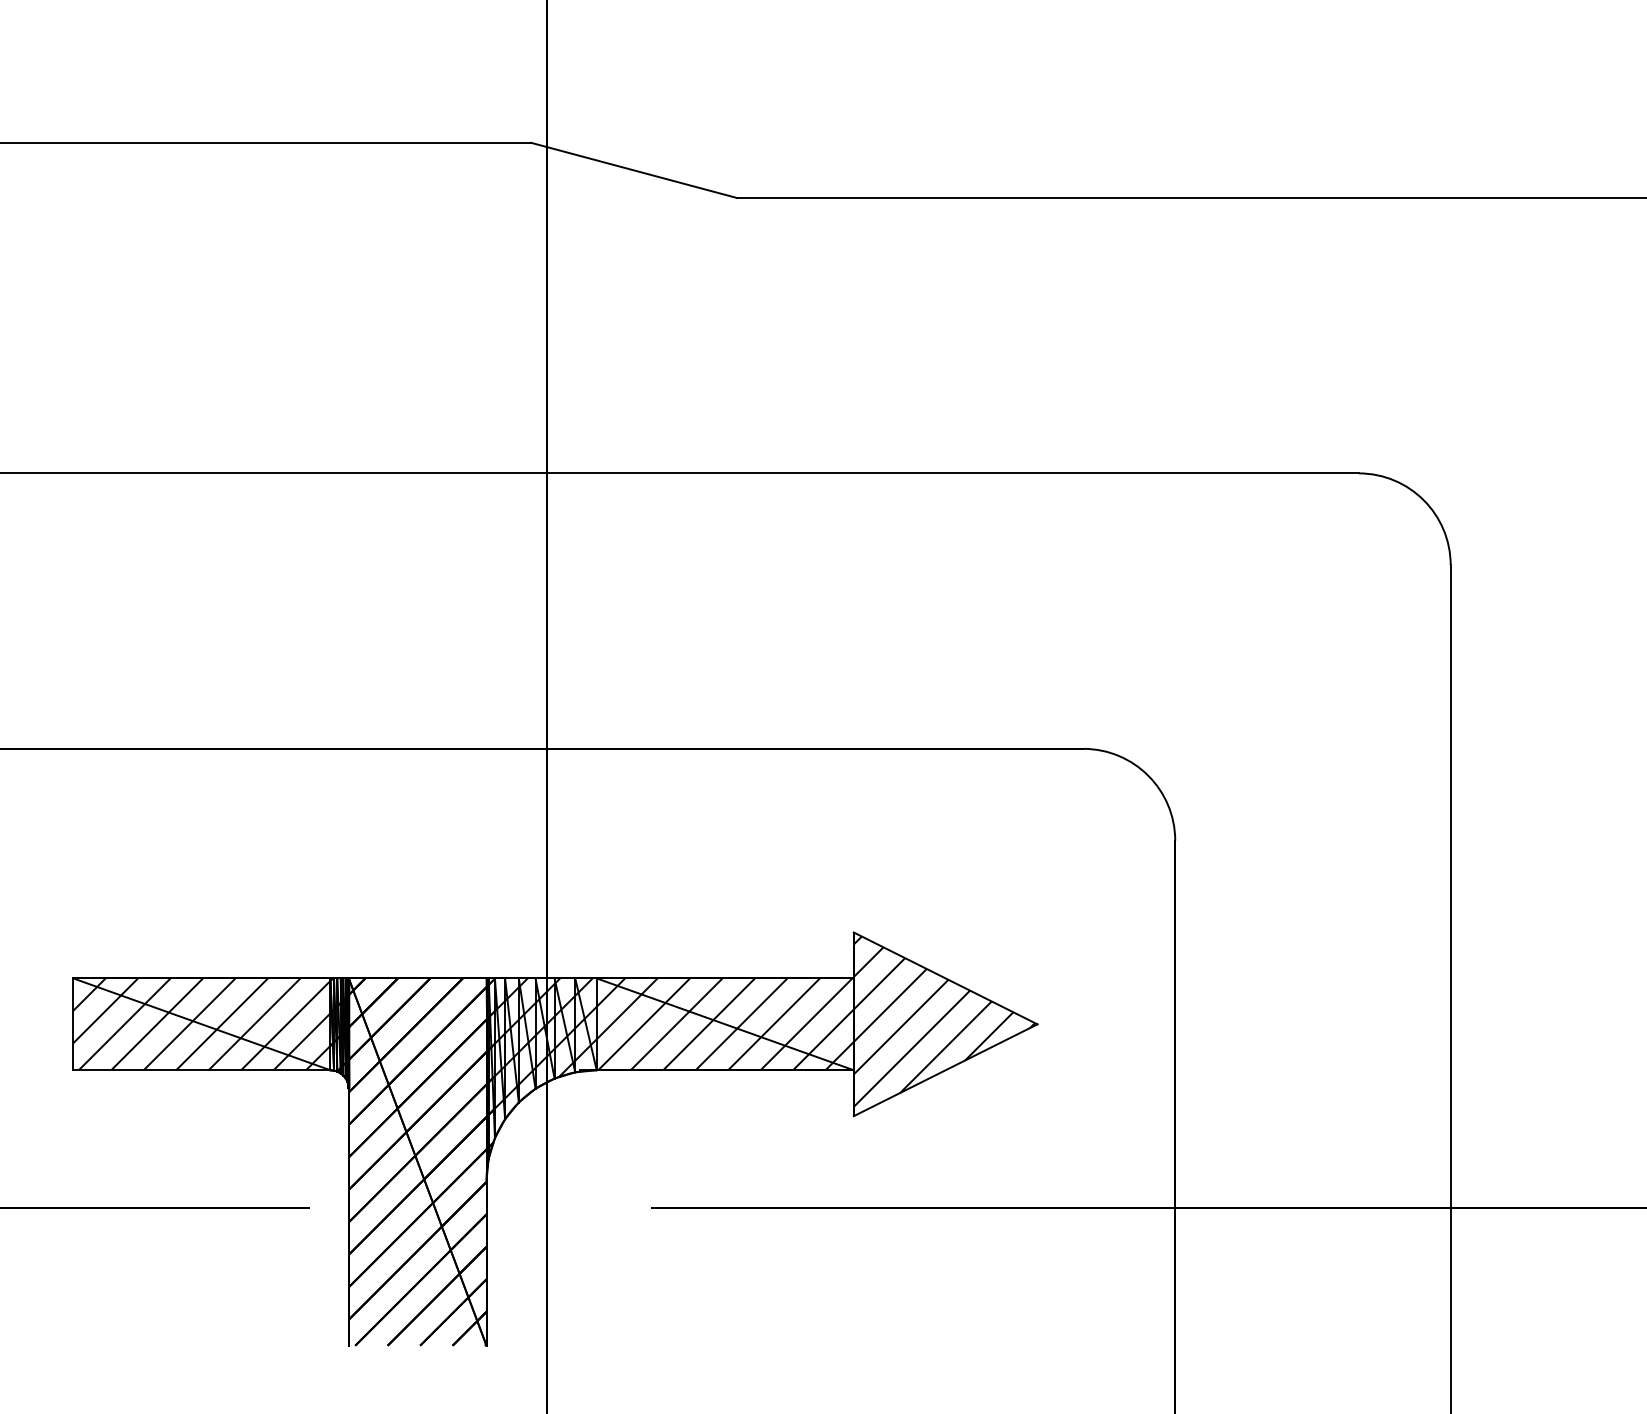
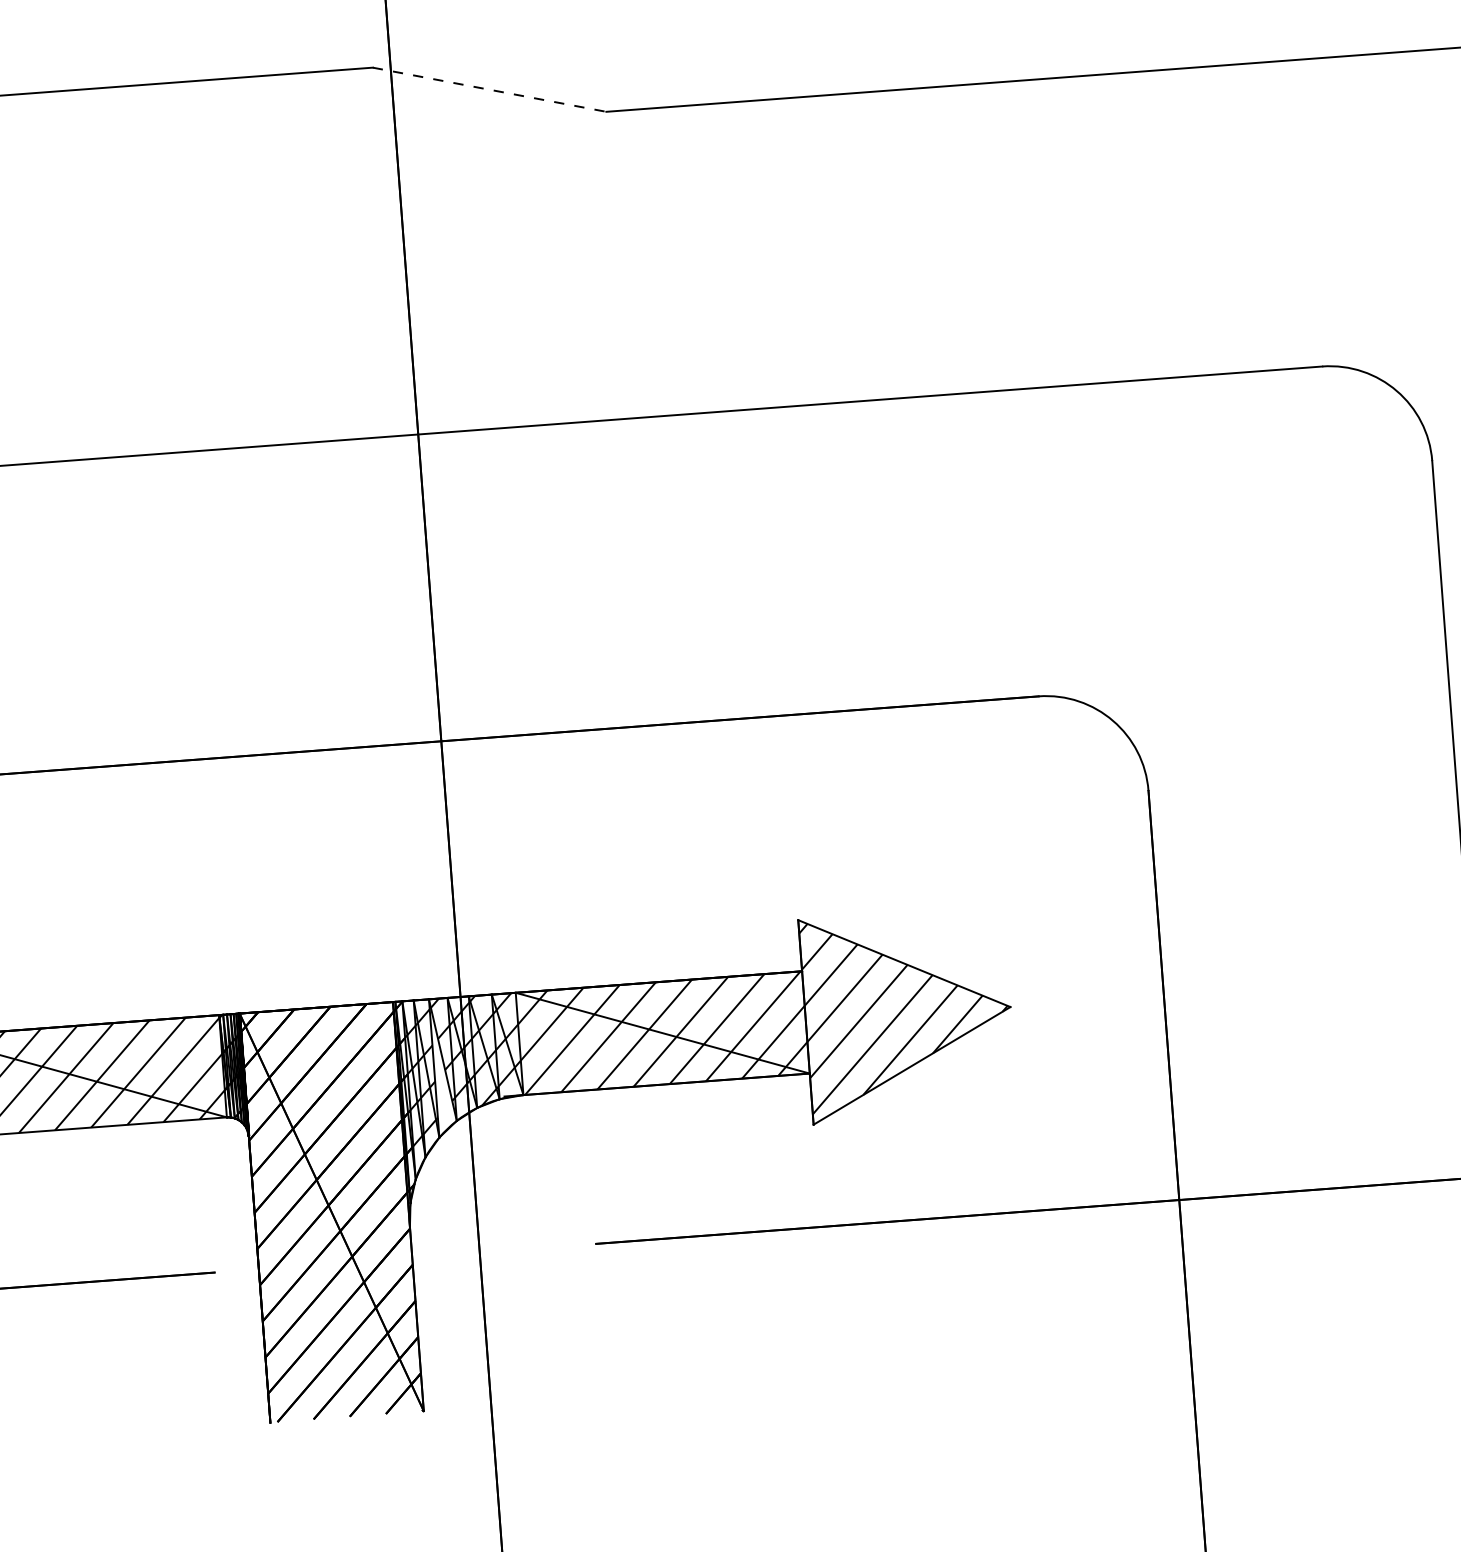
line: (634, 170) -> (490, 89), solid -> dashed
hatch: (525, 1035) -> (441, 1062), removed

